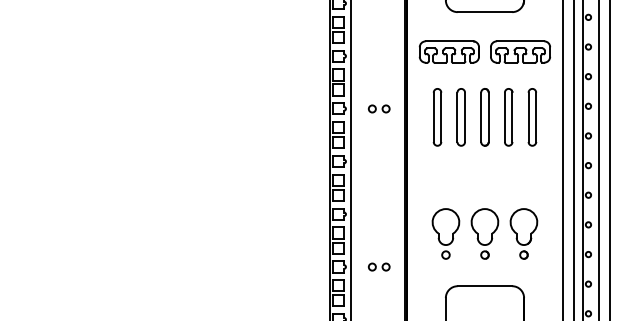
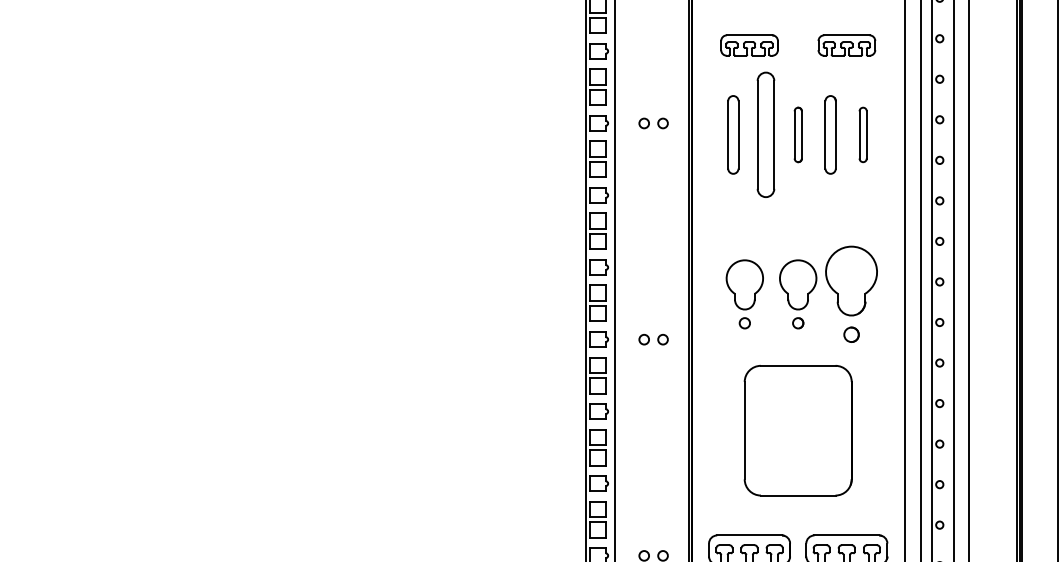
part: (449, 51) -> (749, 45), size x0.7
part: (520, 51) -> (846, 45), size x0.7
part: (461, 117) -> (765, 134), size x1.6
part: (485, 117) -> (798, 134), size x0.7
part: (532, 117) -> (863, 134), size x0.7
part: (523, 234) -> (851, 294), size x1.4

